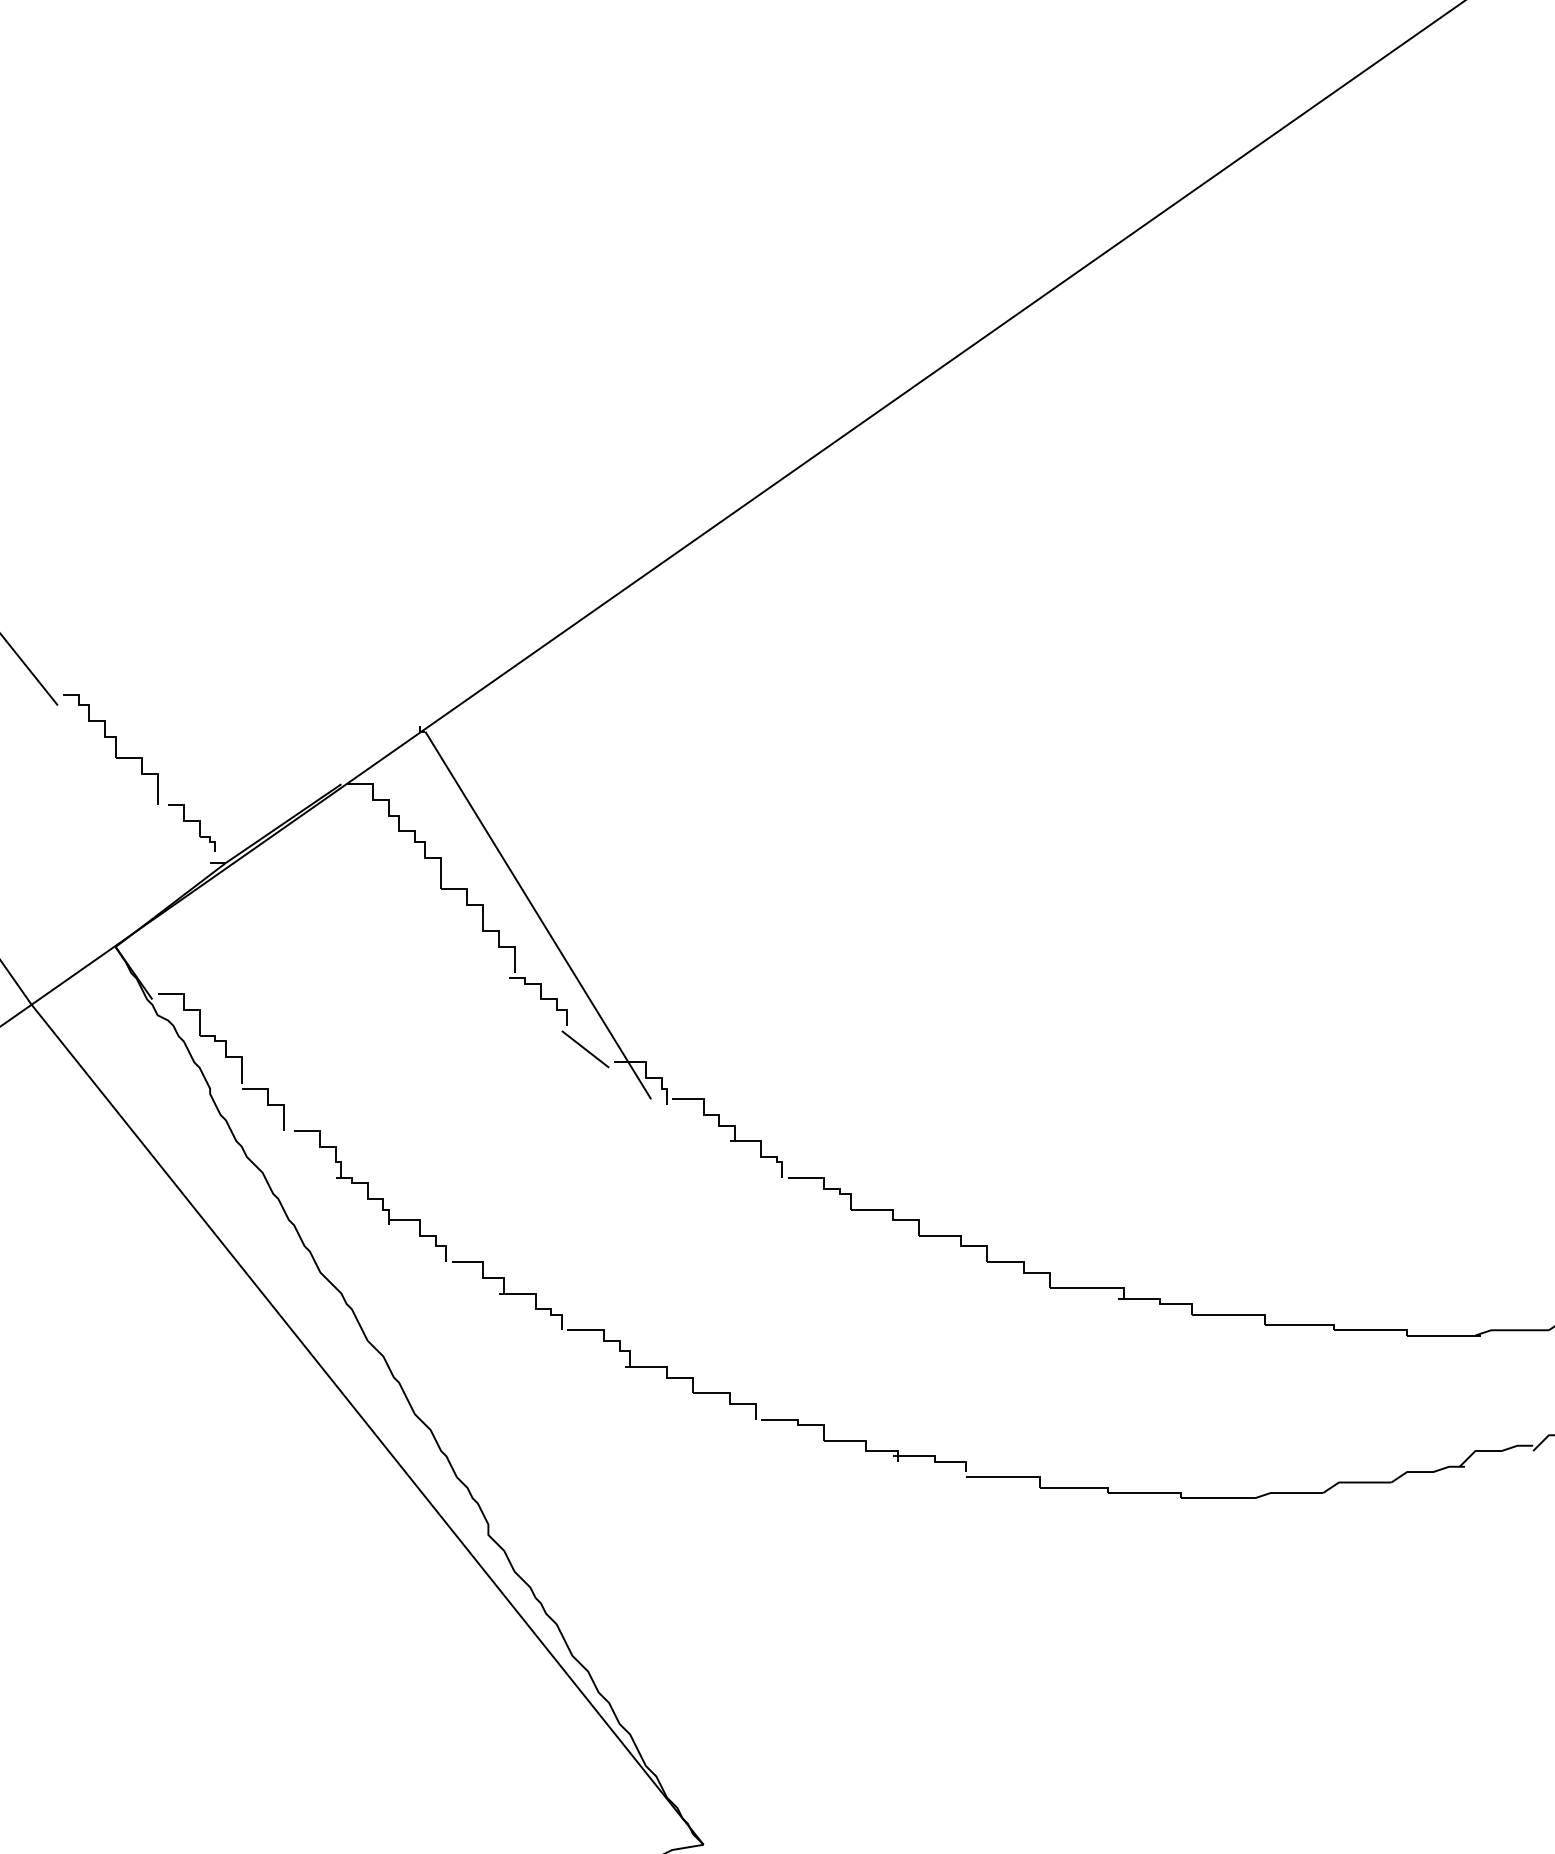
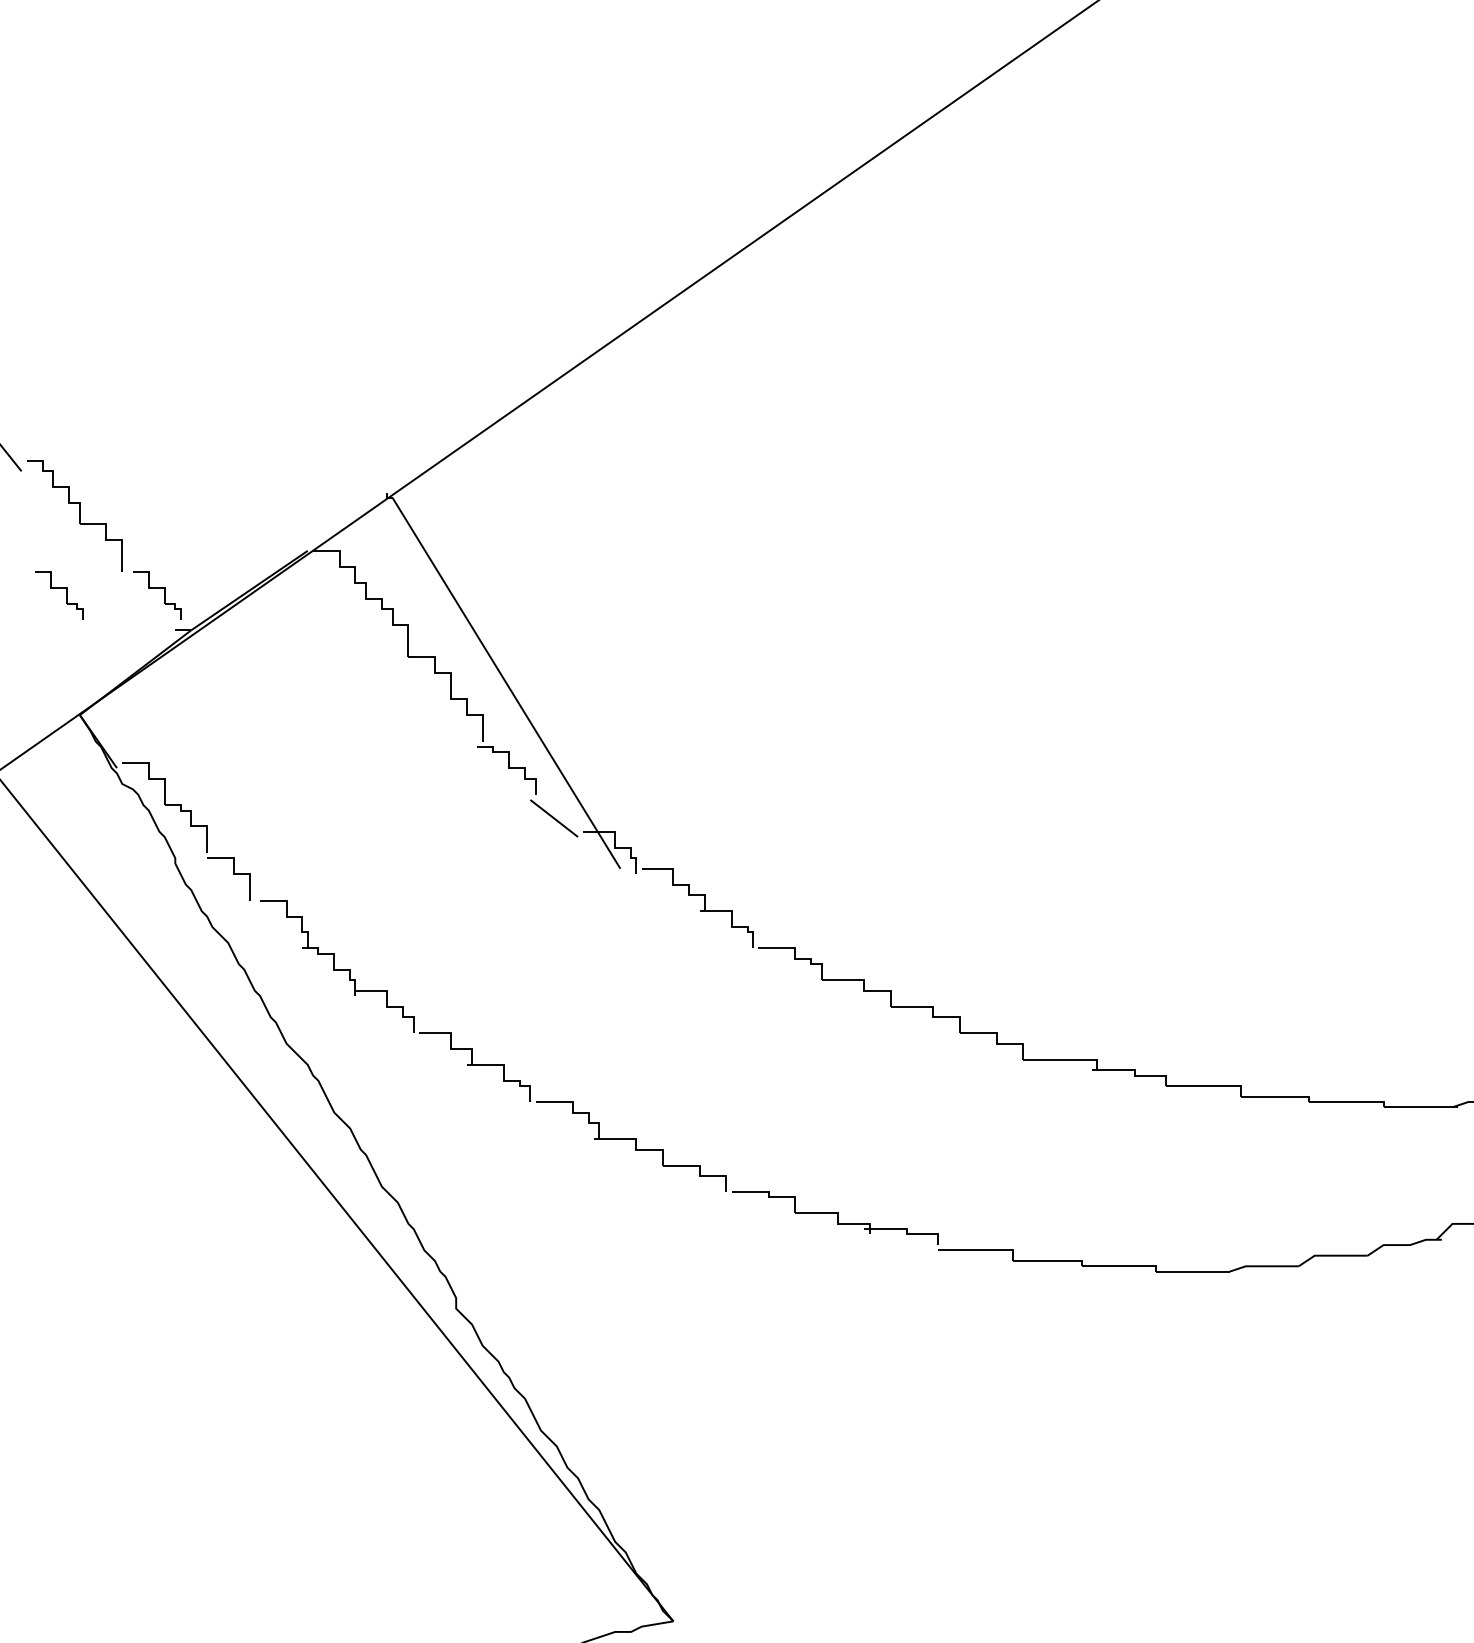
part: (94, 827) -> (58, 594), added

